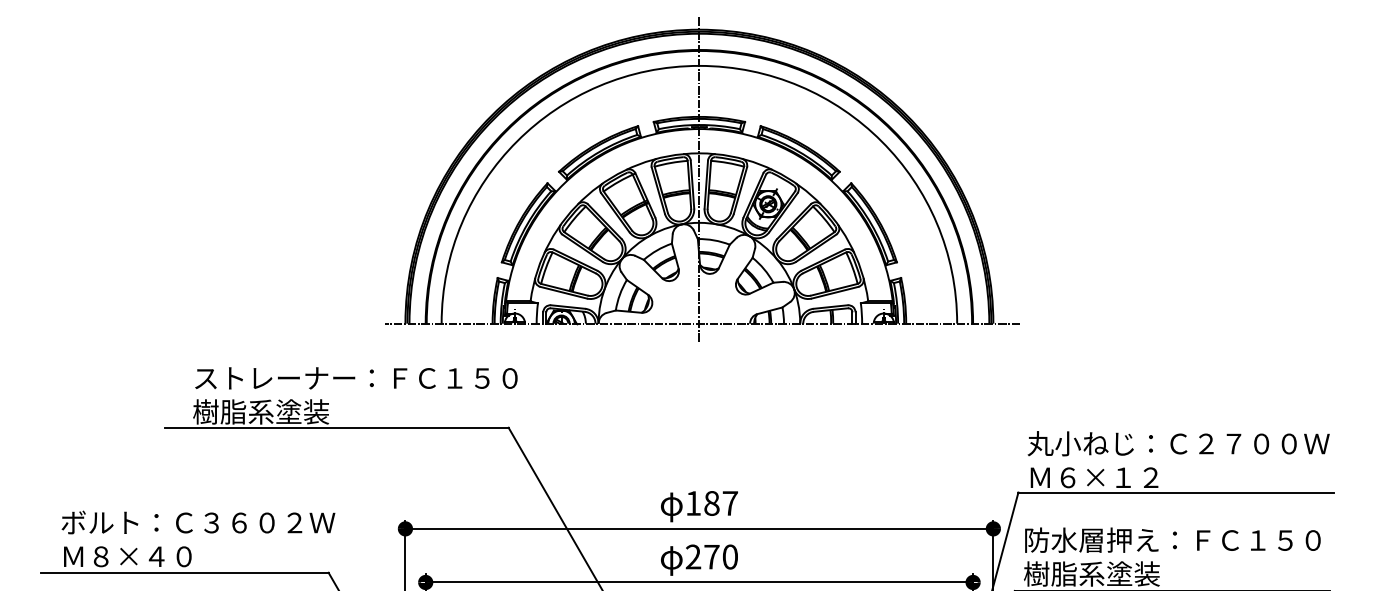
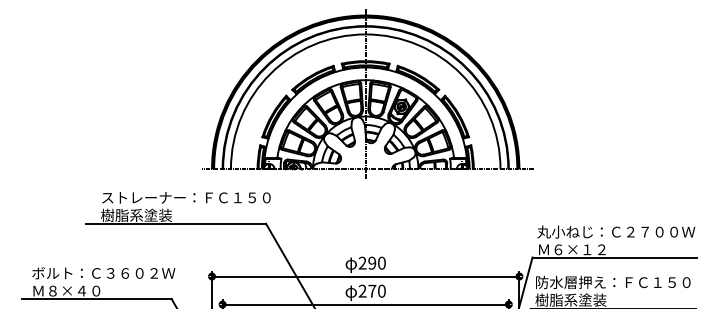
text: (710, 502) -> (371, 262), 187 -> 290

